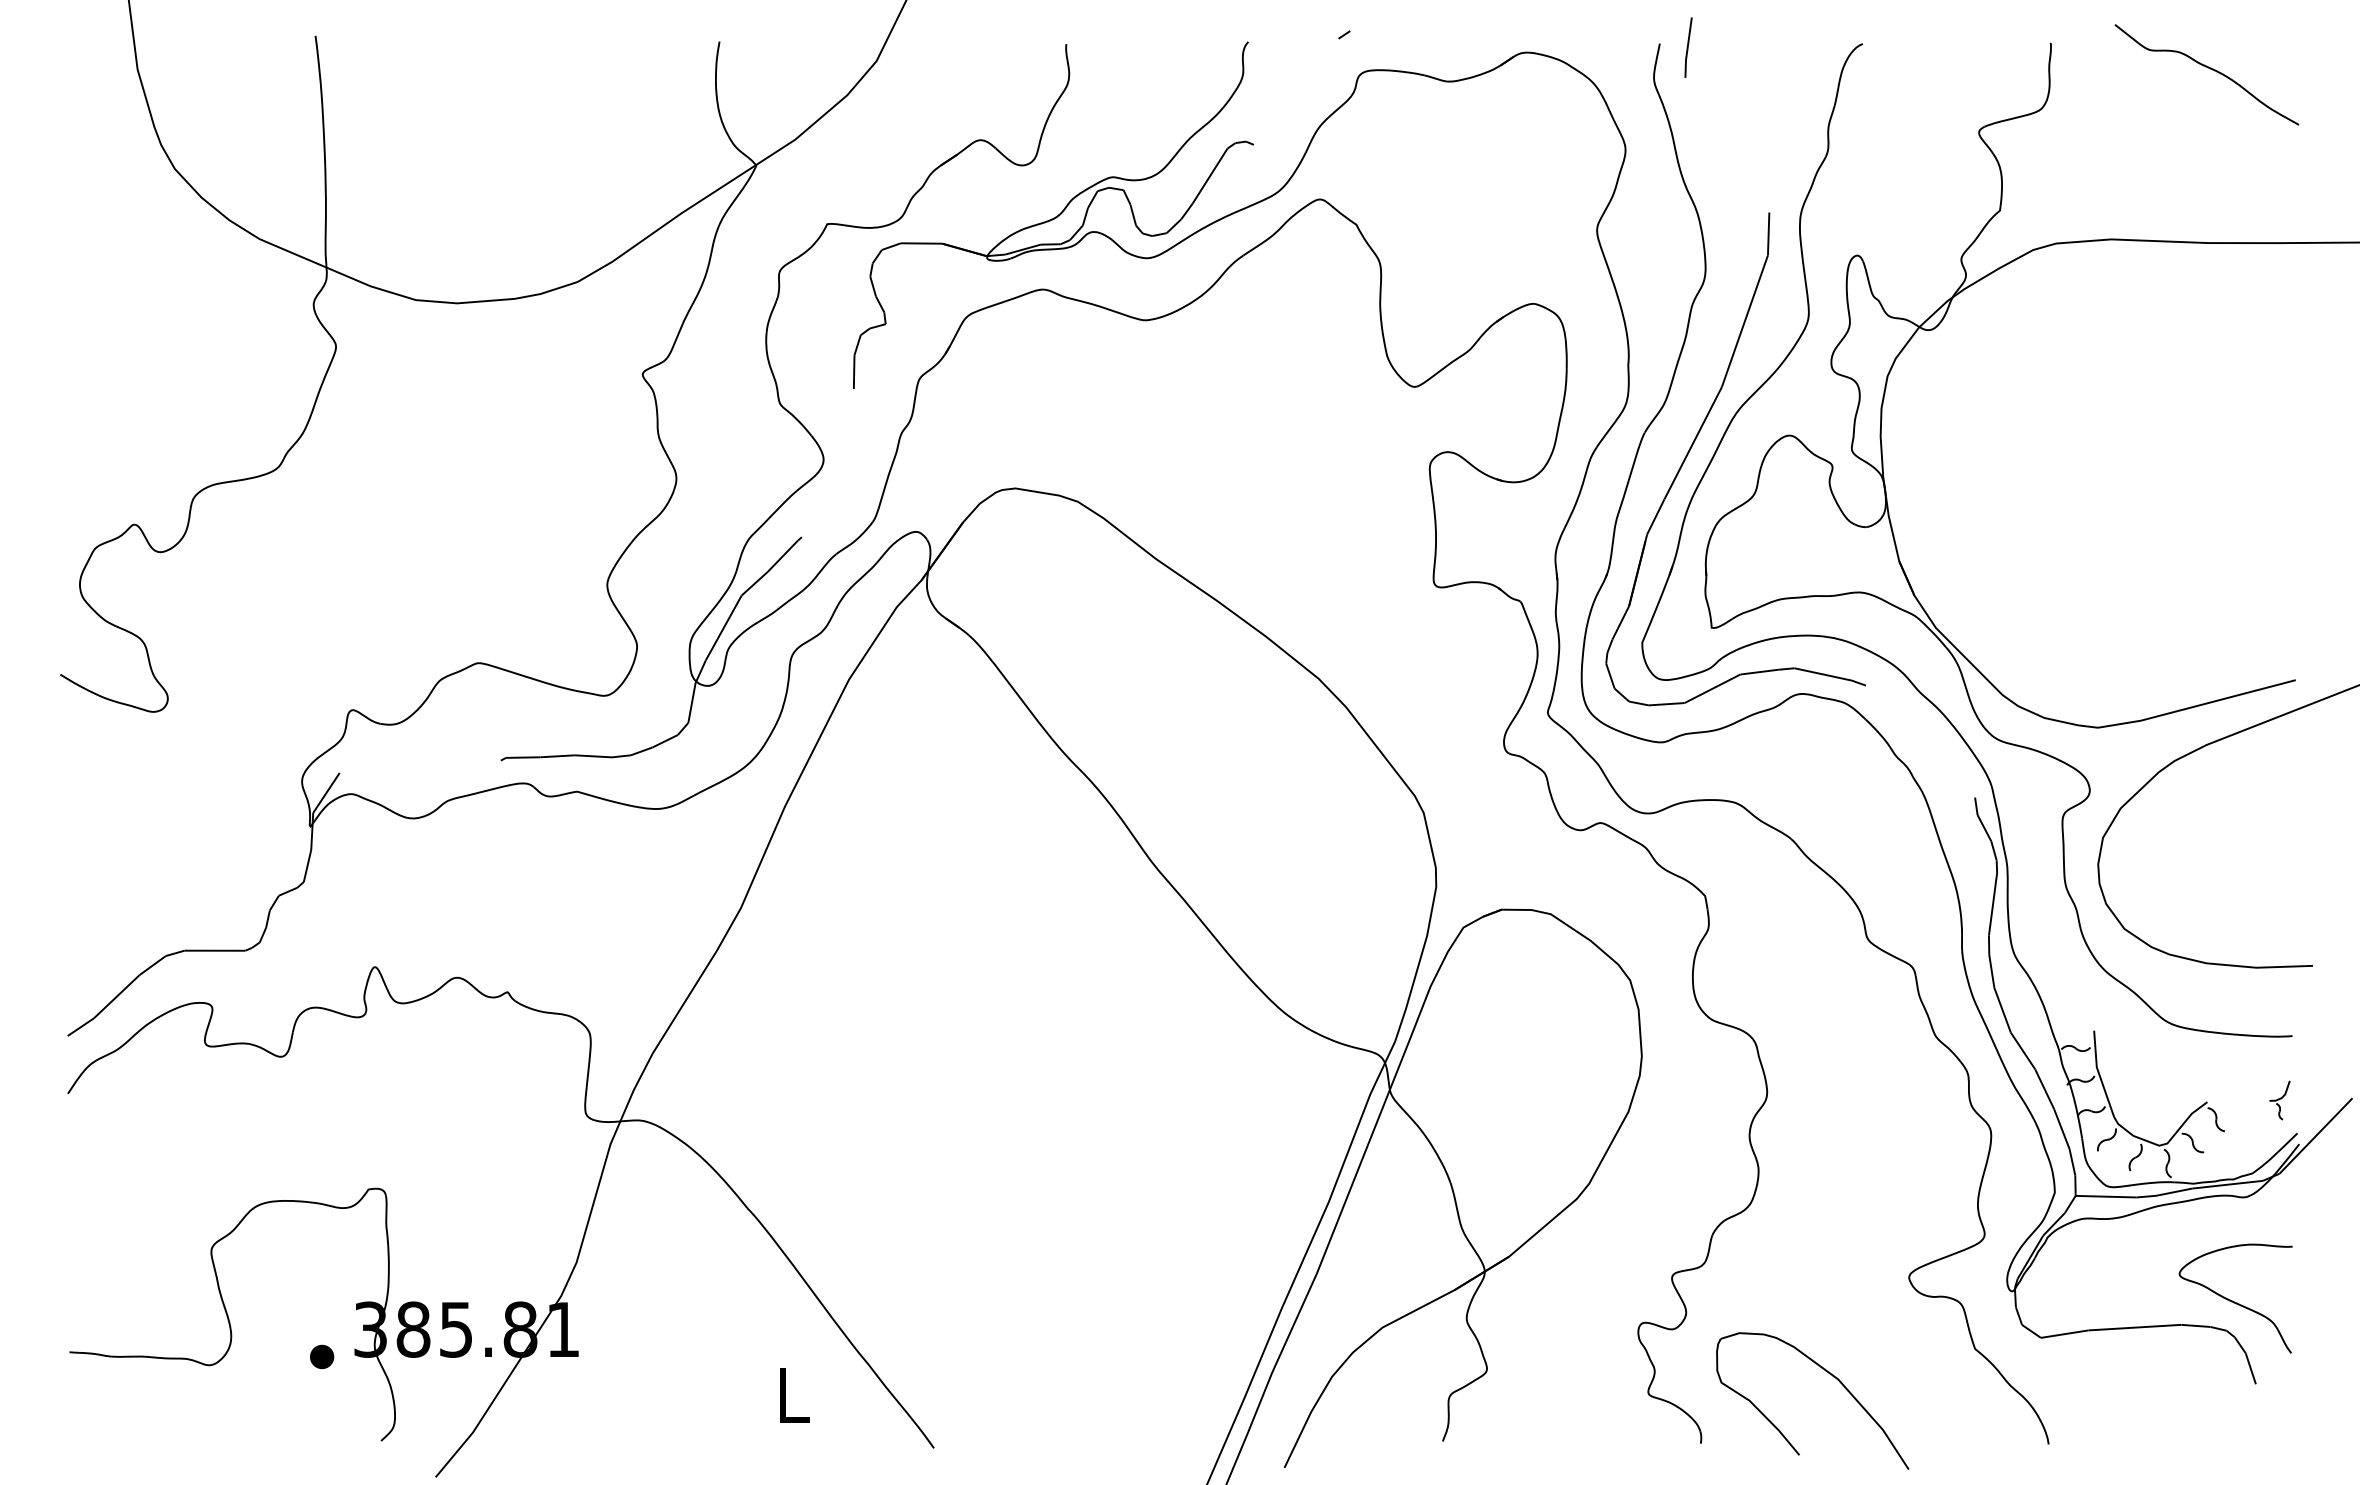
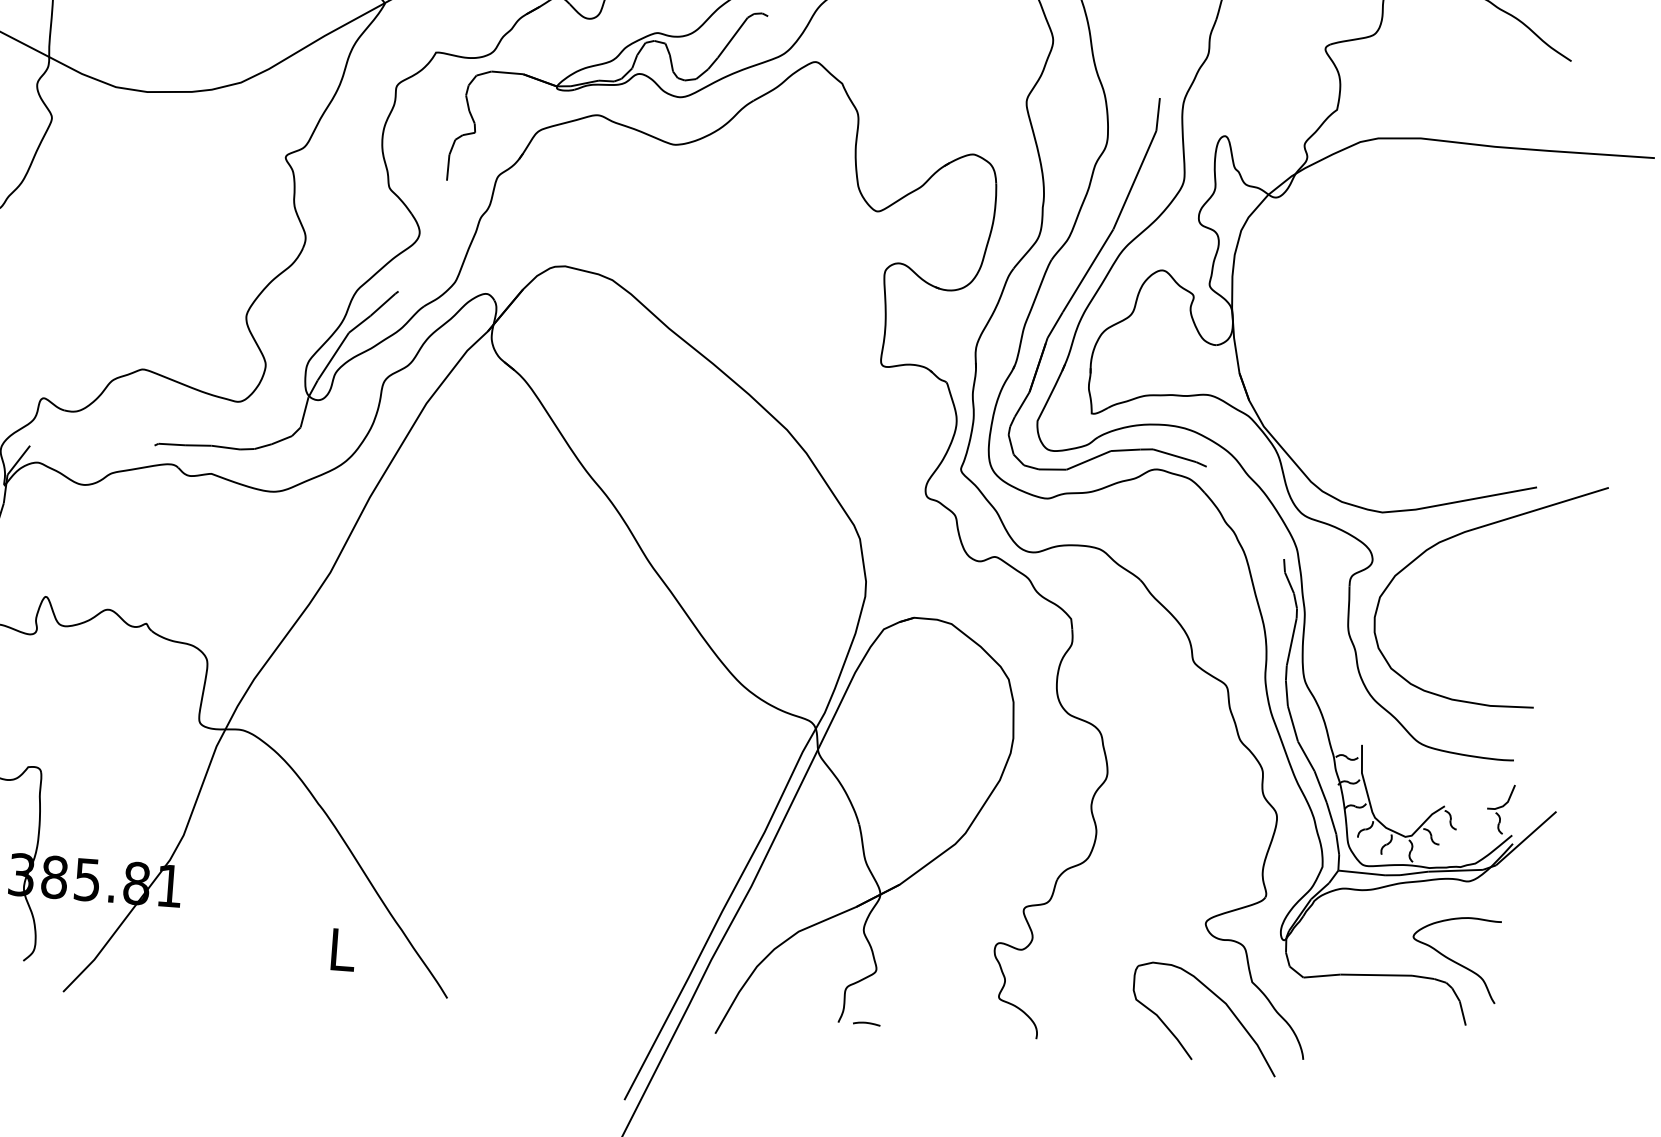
part: (2279, 1100) -> (1500, 809), size x1.67
part: (1829, 1374) -> (1219, 999), moved
curve: (1479, 1439) -> (866, 1023), added

